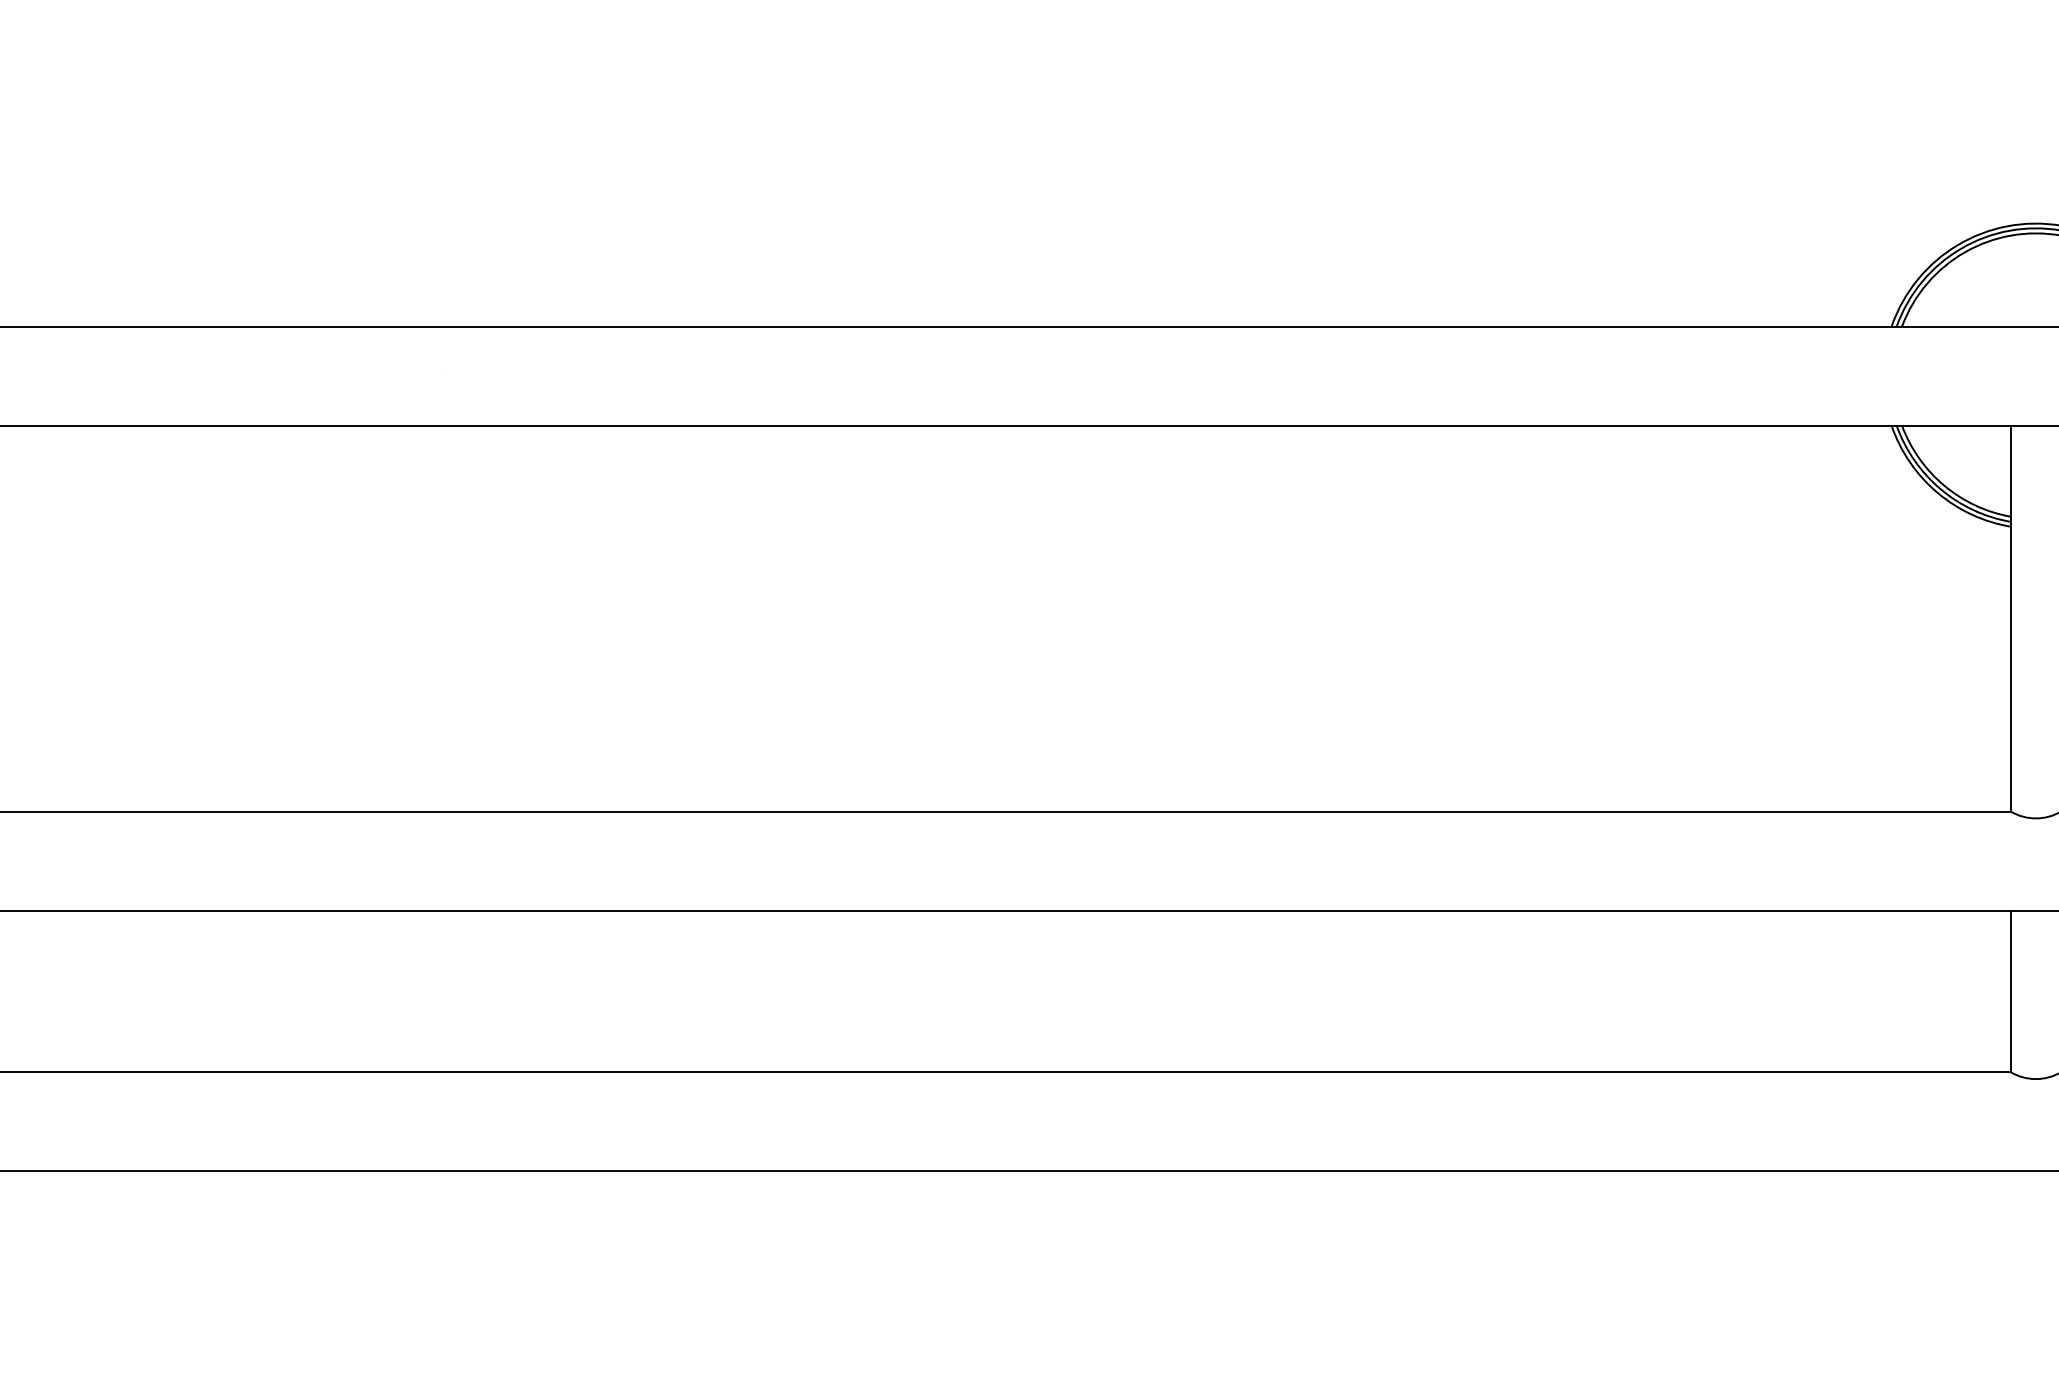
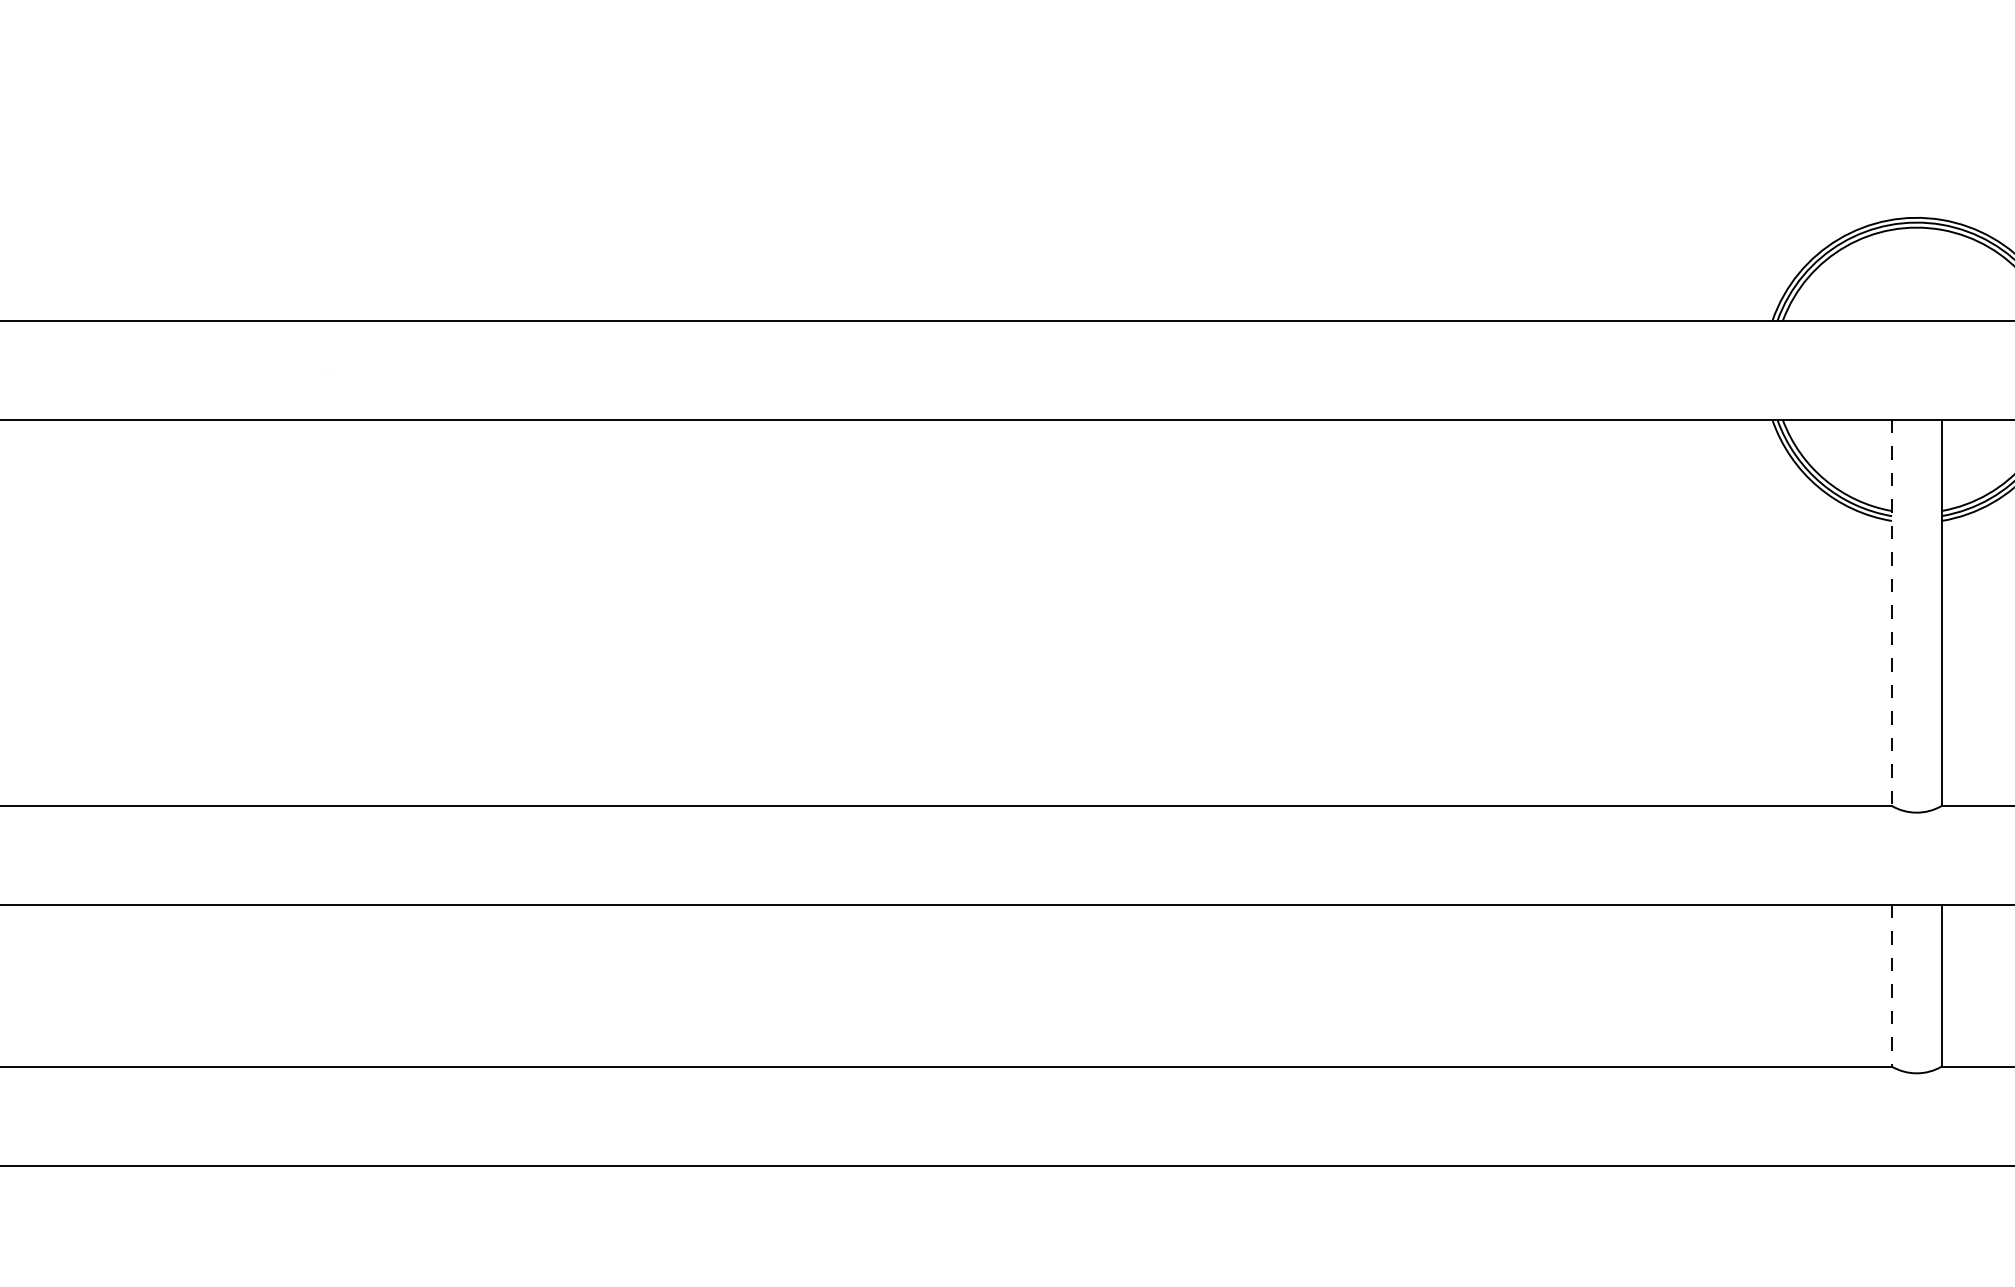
line: (2011, 619) -> (1892, 613), solid -> dashed
line: (2011, 991) -> (1892, 985), solid -> dashed

